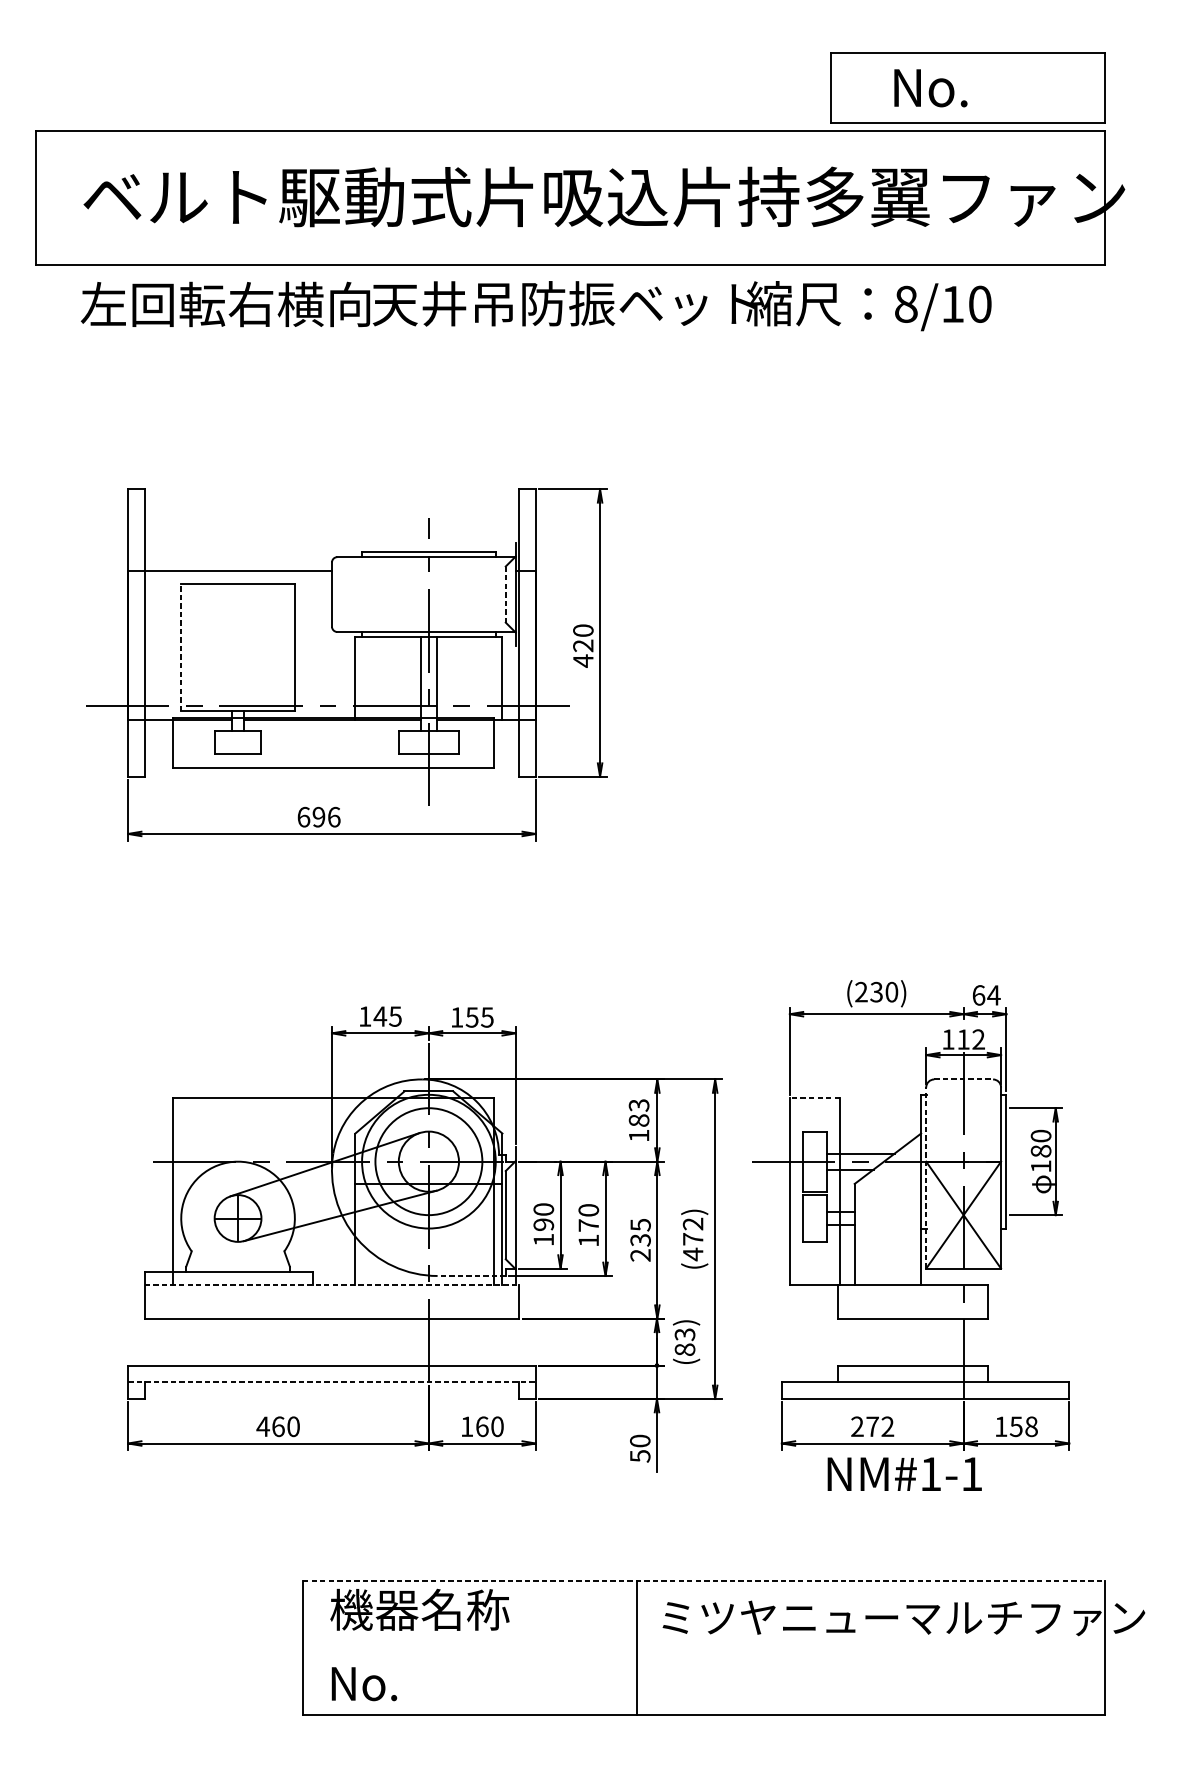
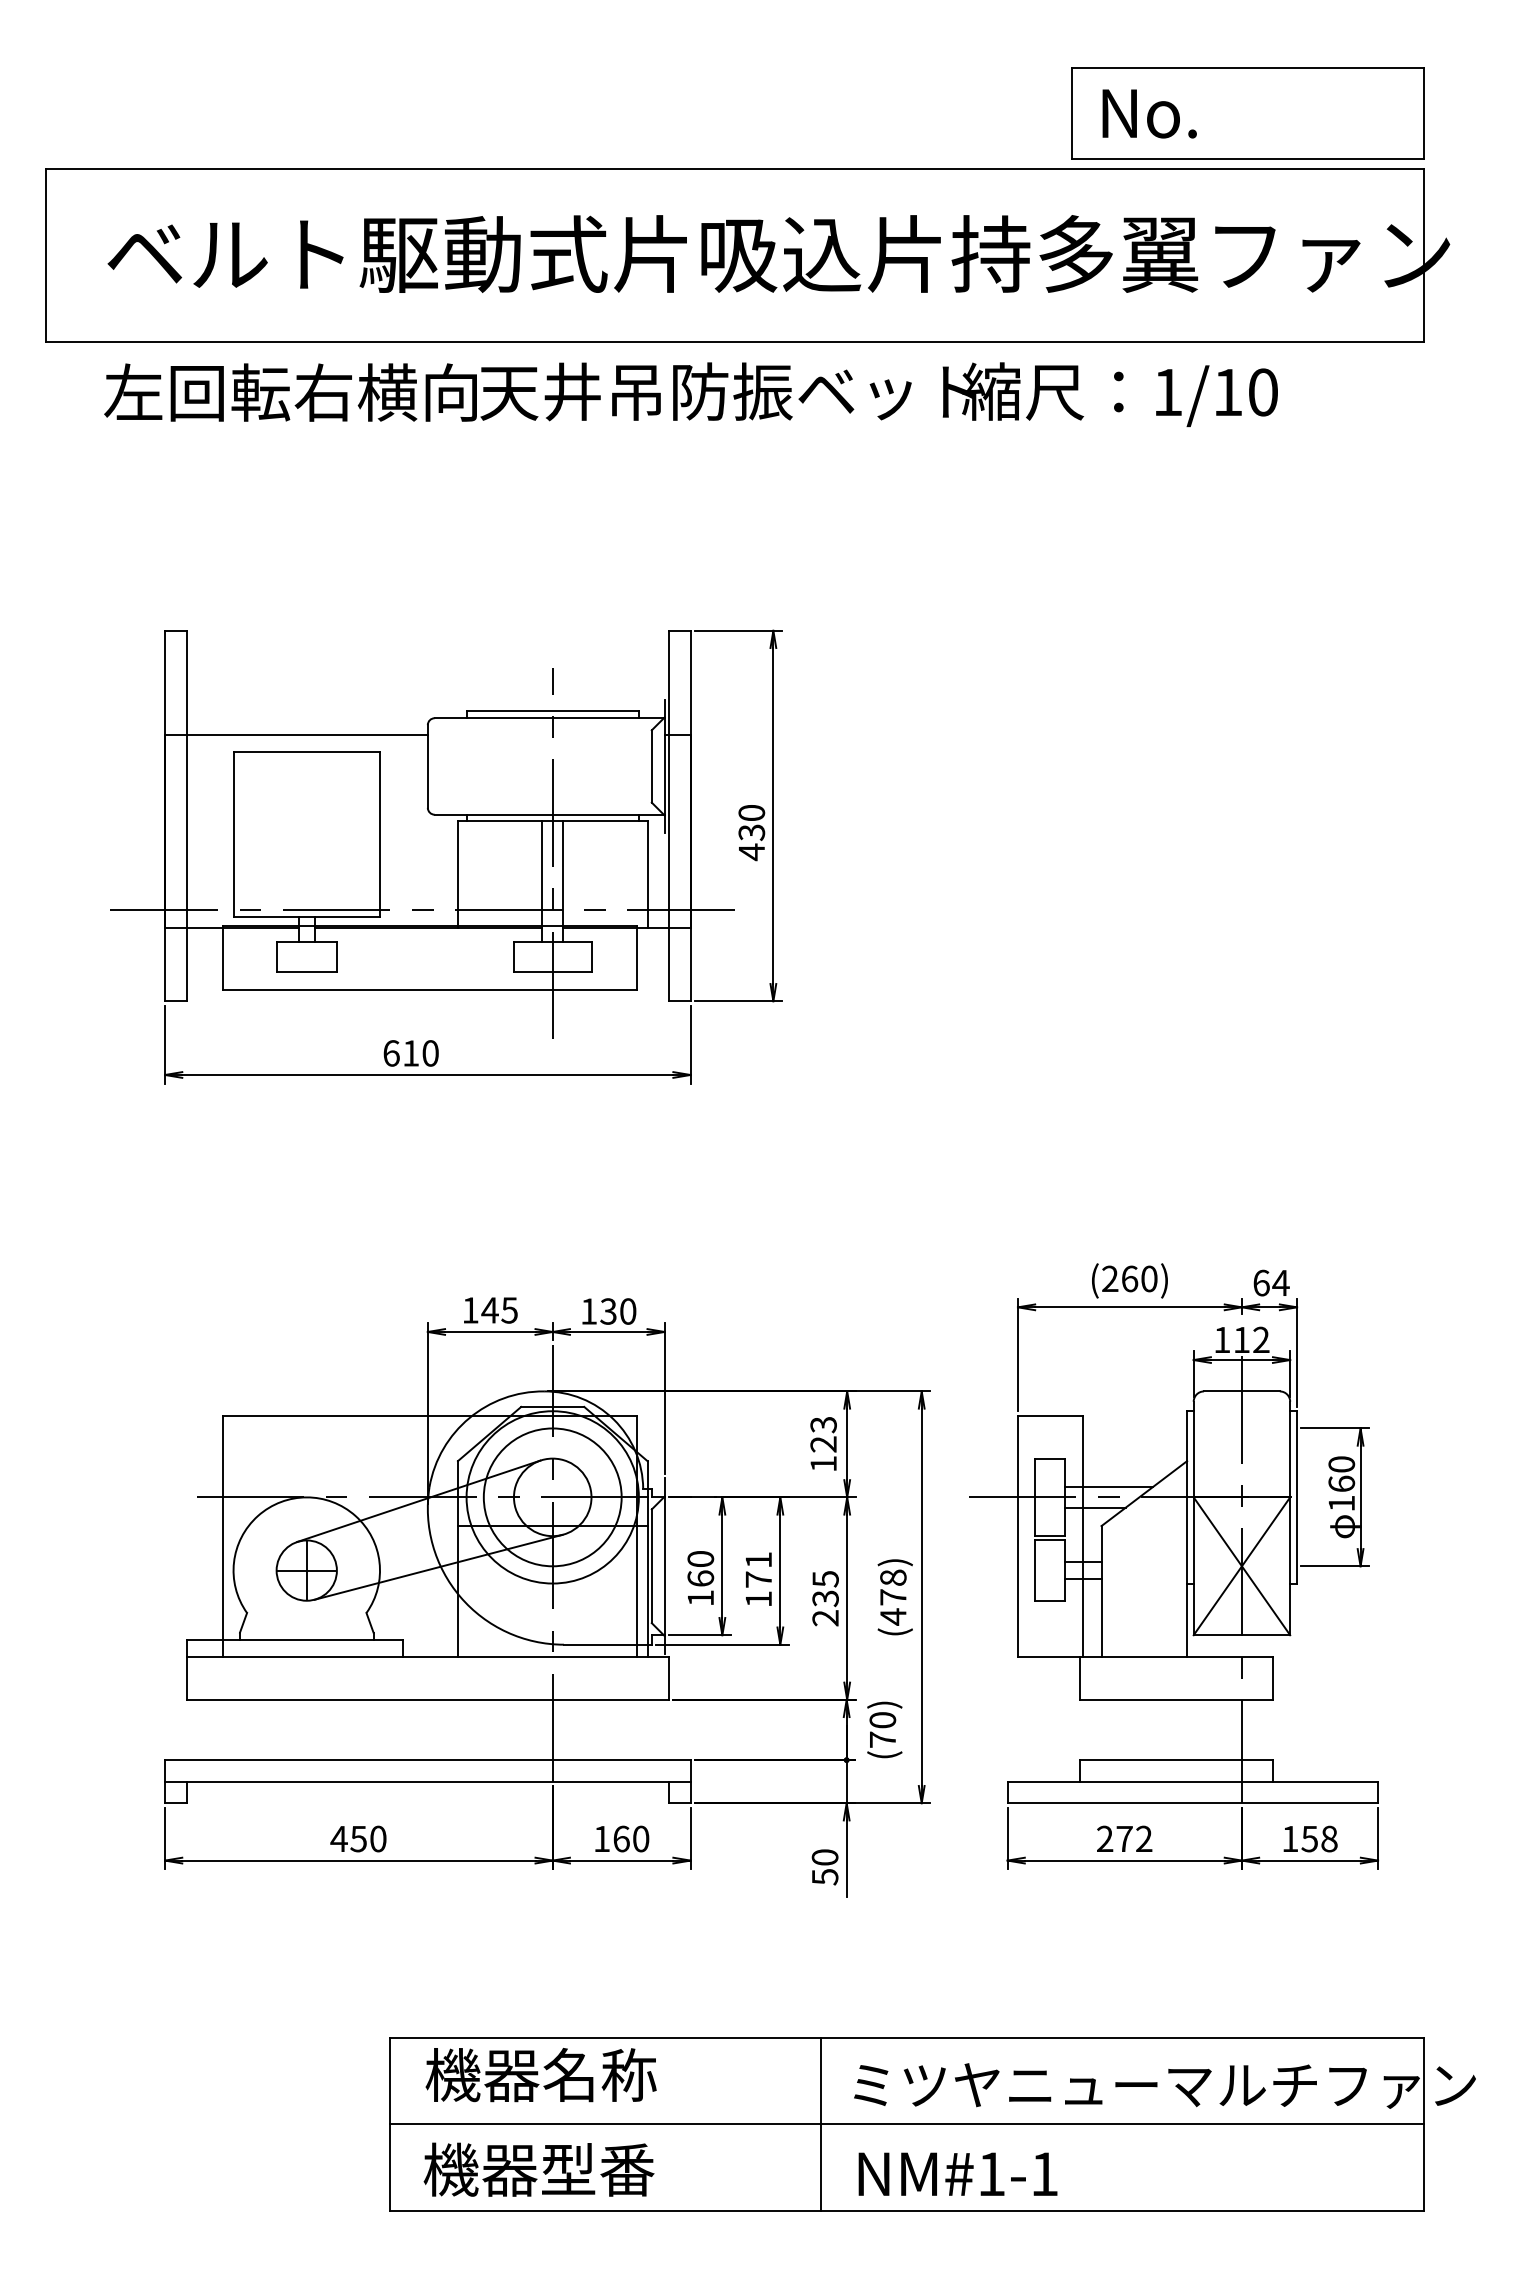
text: (930, 87) -> (1149, 113), moved
text: (905, 304) -> (1167, 392), 8/10 -> 1/10
line: (505, 594) -> (651, 766), dashed -> solid
text: (583, 645) -> (752, 832), 420 -> 430
line: (181, 646) -> (233, 833), dashed -> solid
text: (326, 817) -> (420, 1053), 696 -> 610
text: (876, 991) -> (1129, 1278), (230) -> (260)
text: (479, 1017) -> (618, 1311), 155 -> 130
line: (963, 1079) -> (1241, 1391), dashed -> solid
line: (814, 1098) -> (1049, 1415), dashed -> solid
text: (638, 1120) -> (823, 1444), 183 -> 123
text: (1040, 1150) -> (1341, 1483), 180 -> 160
line: (926, 1178) -> (1193, 1518), dashed -> solid
text: (588, 1210) -> (758, 1560), 170 -> 171
text: (693, 1223) -> (893, 1577), (472) -> (478)
text: (543, 1224) -> (700, 1578), 190 -> 160
line: (471, 1275) -> (607, 1644), dashed -> solid
line: (332, 1285) -> (428, 1656), dashed -> solid
text: (684, 1341) -> (882, 1729), (83) -> (70)
line: (331, 1382) -> (427, 1781), dashed -> solid
text: (278, 1426) -> (358, 1838), 460 -> 450
text: (904, 1473) -> (957, 2173), moved
line: (704, 1581) -> (907, 2038), dashed -> solid
line: (704, 1648) -> (907, 2124), added
text: (417, 1683) -> (538, 2169), No. -> 機器型番

